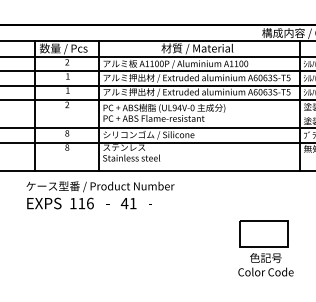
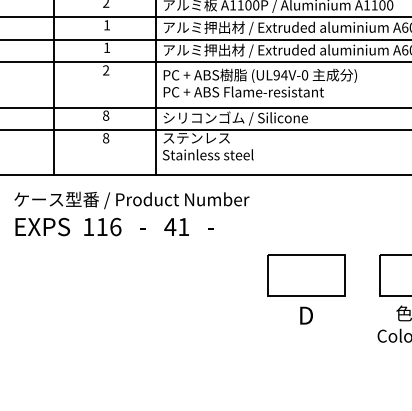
text: (100, 195) -> (131, 214), moved
part: (193, 242) -> (306, 288), added

